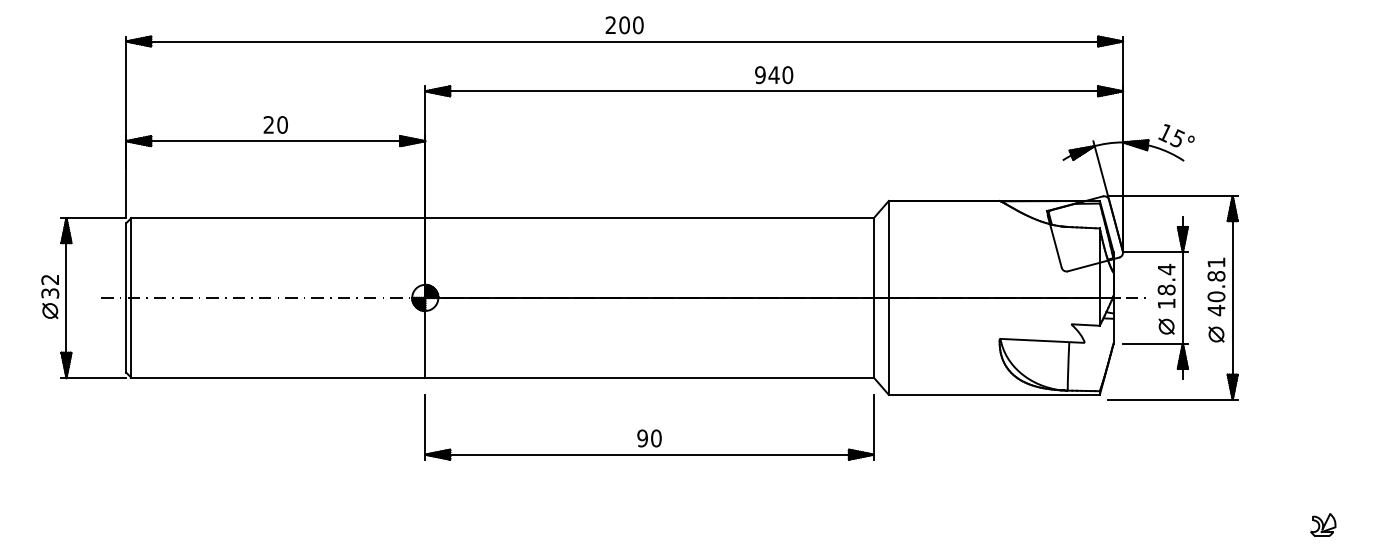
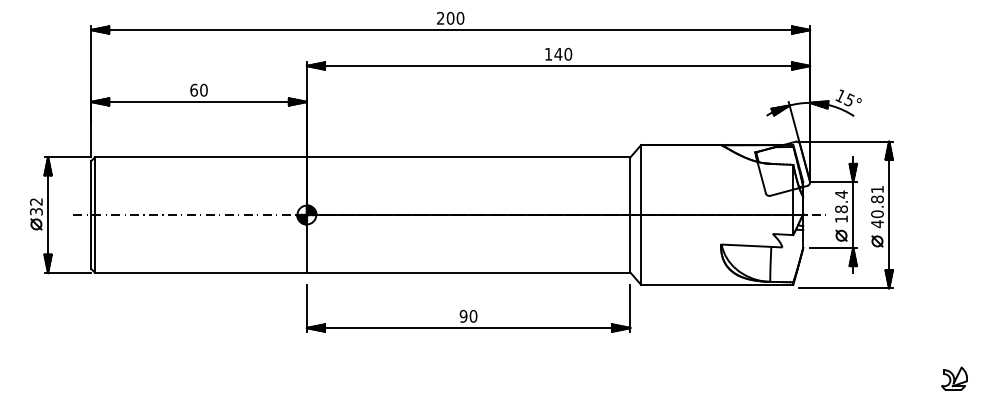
text: (760, 73) -> (548, 53), 940 -> 140
text: (268, 123) -> (193, 89), 20 -> 60
part: (1323, 524) -> (954, 378), size x1.43

